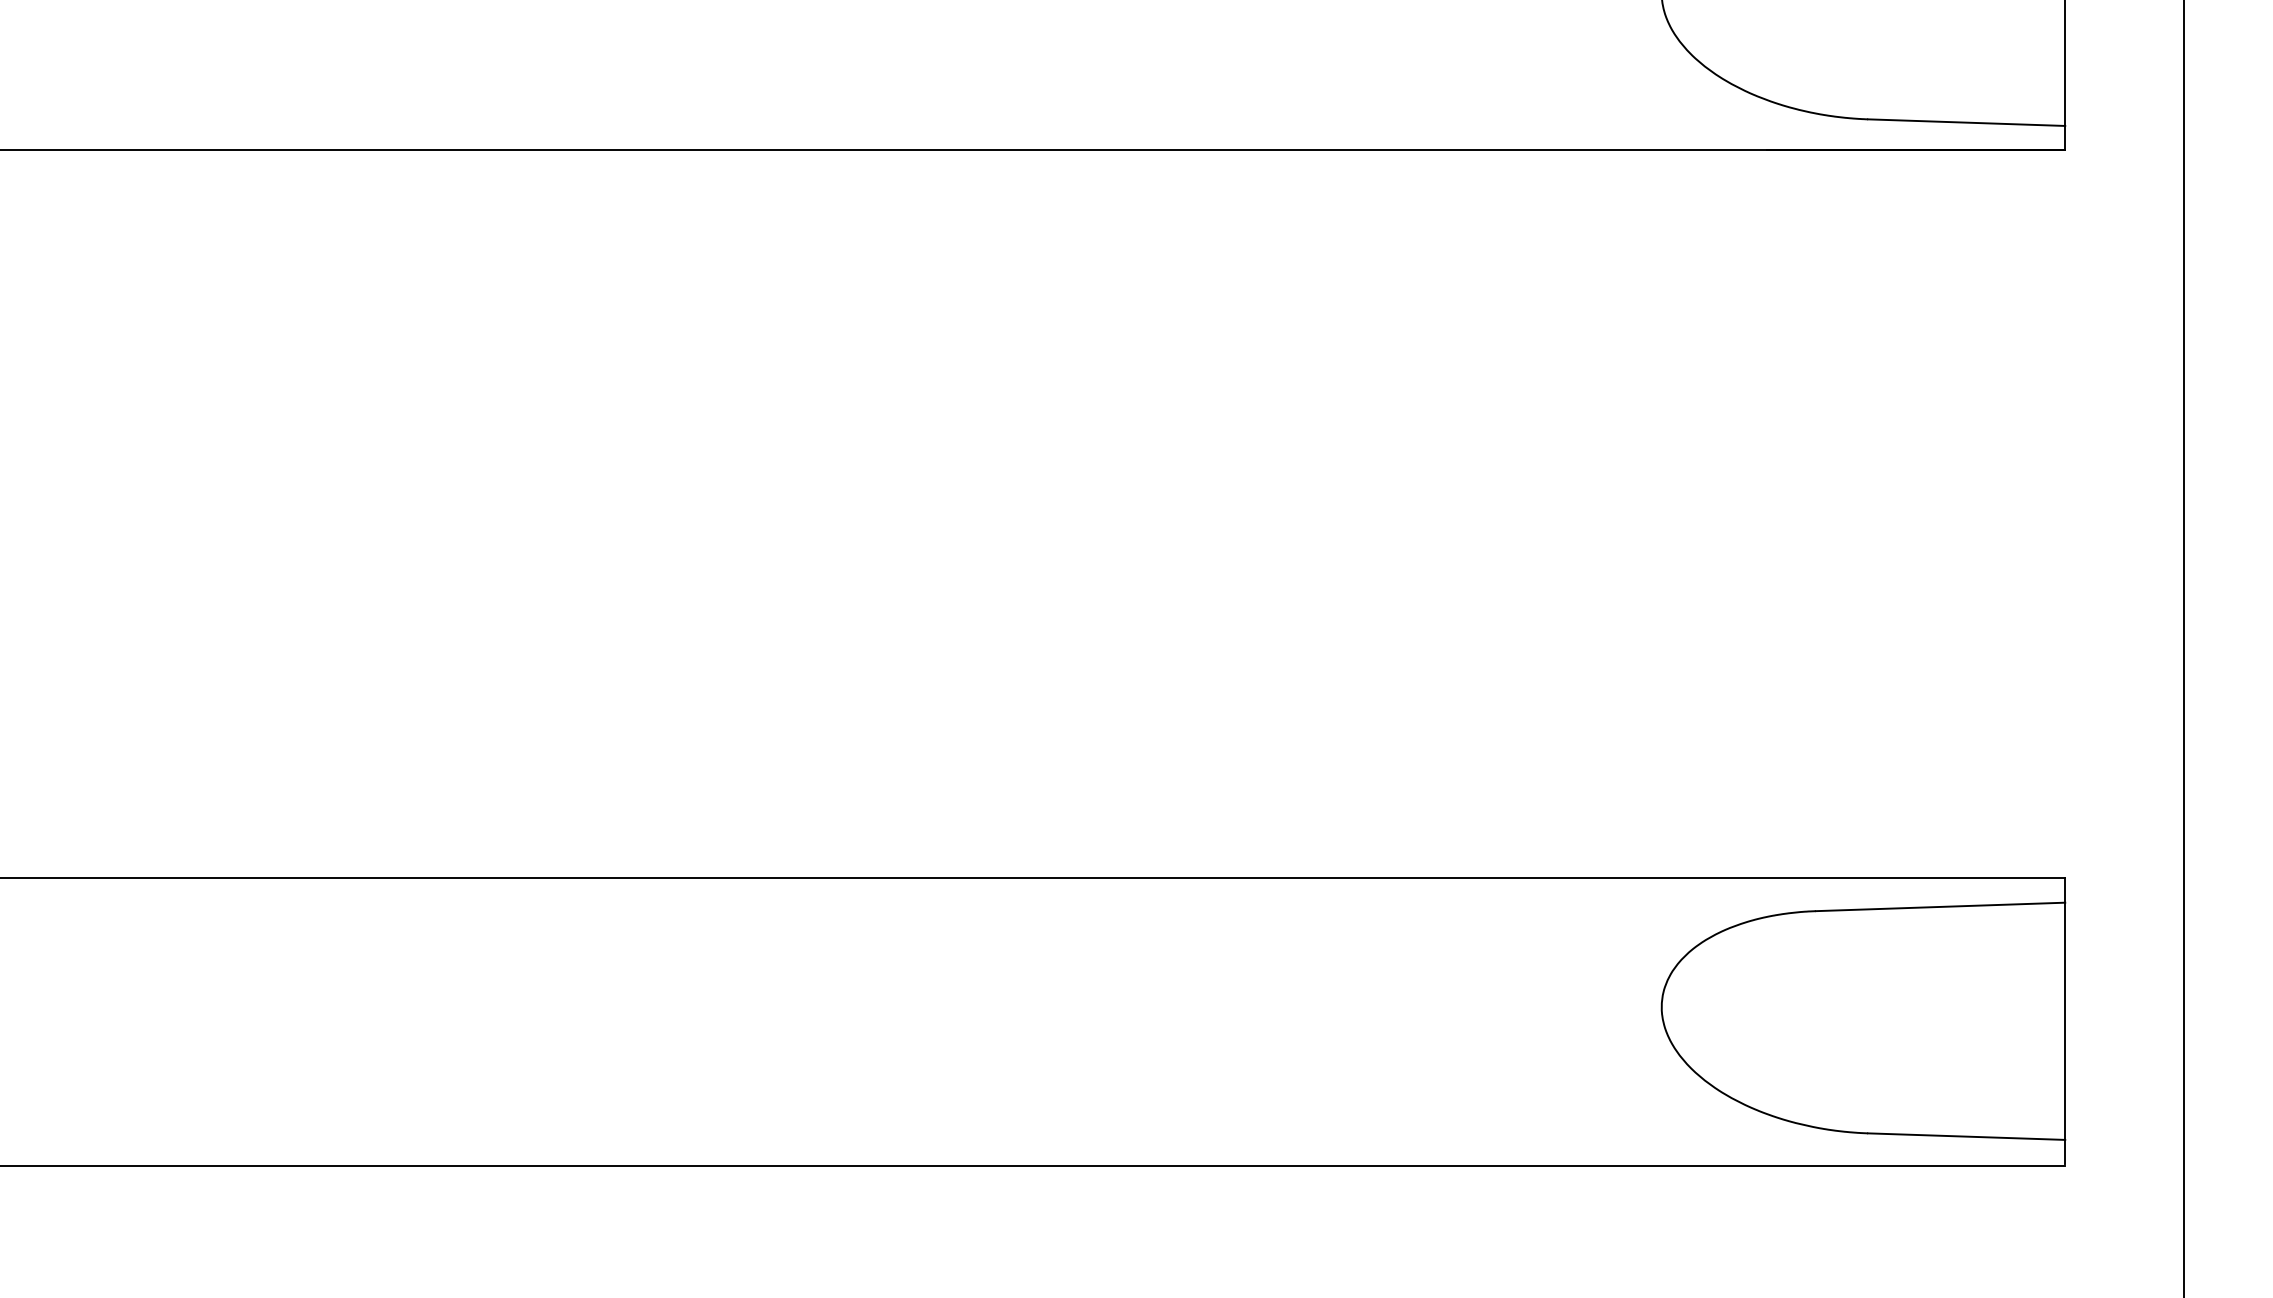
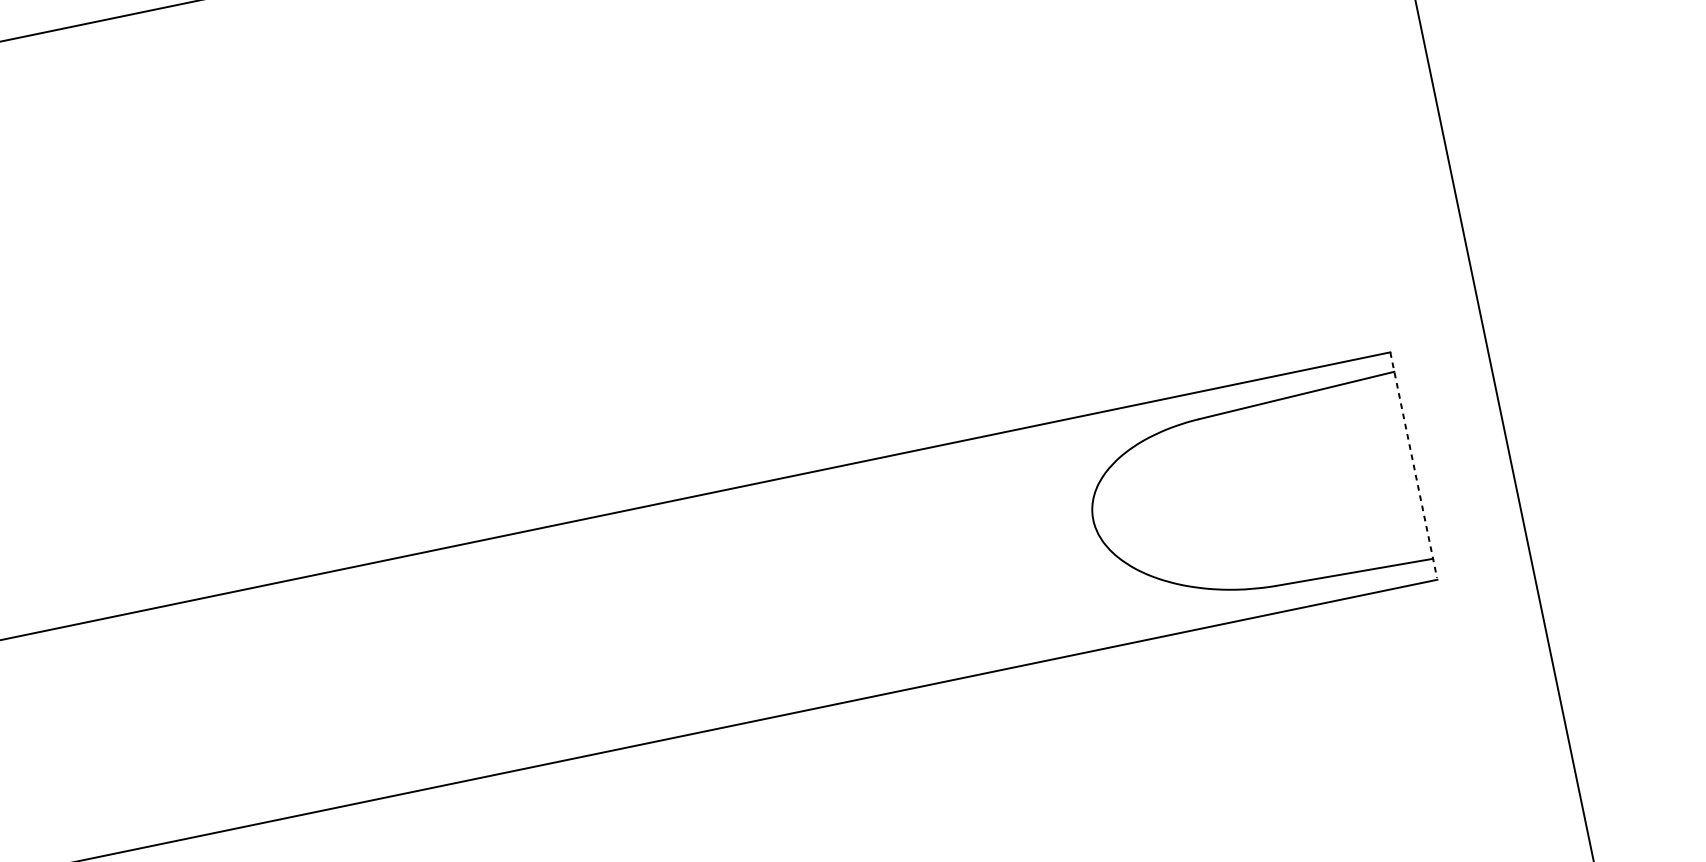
line: (2065, 1021) -> (1413, 465), solid -> dashed

